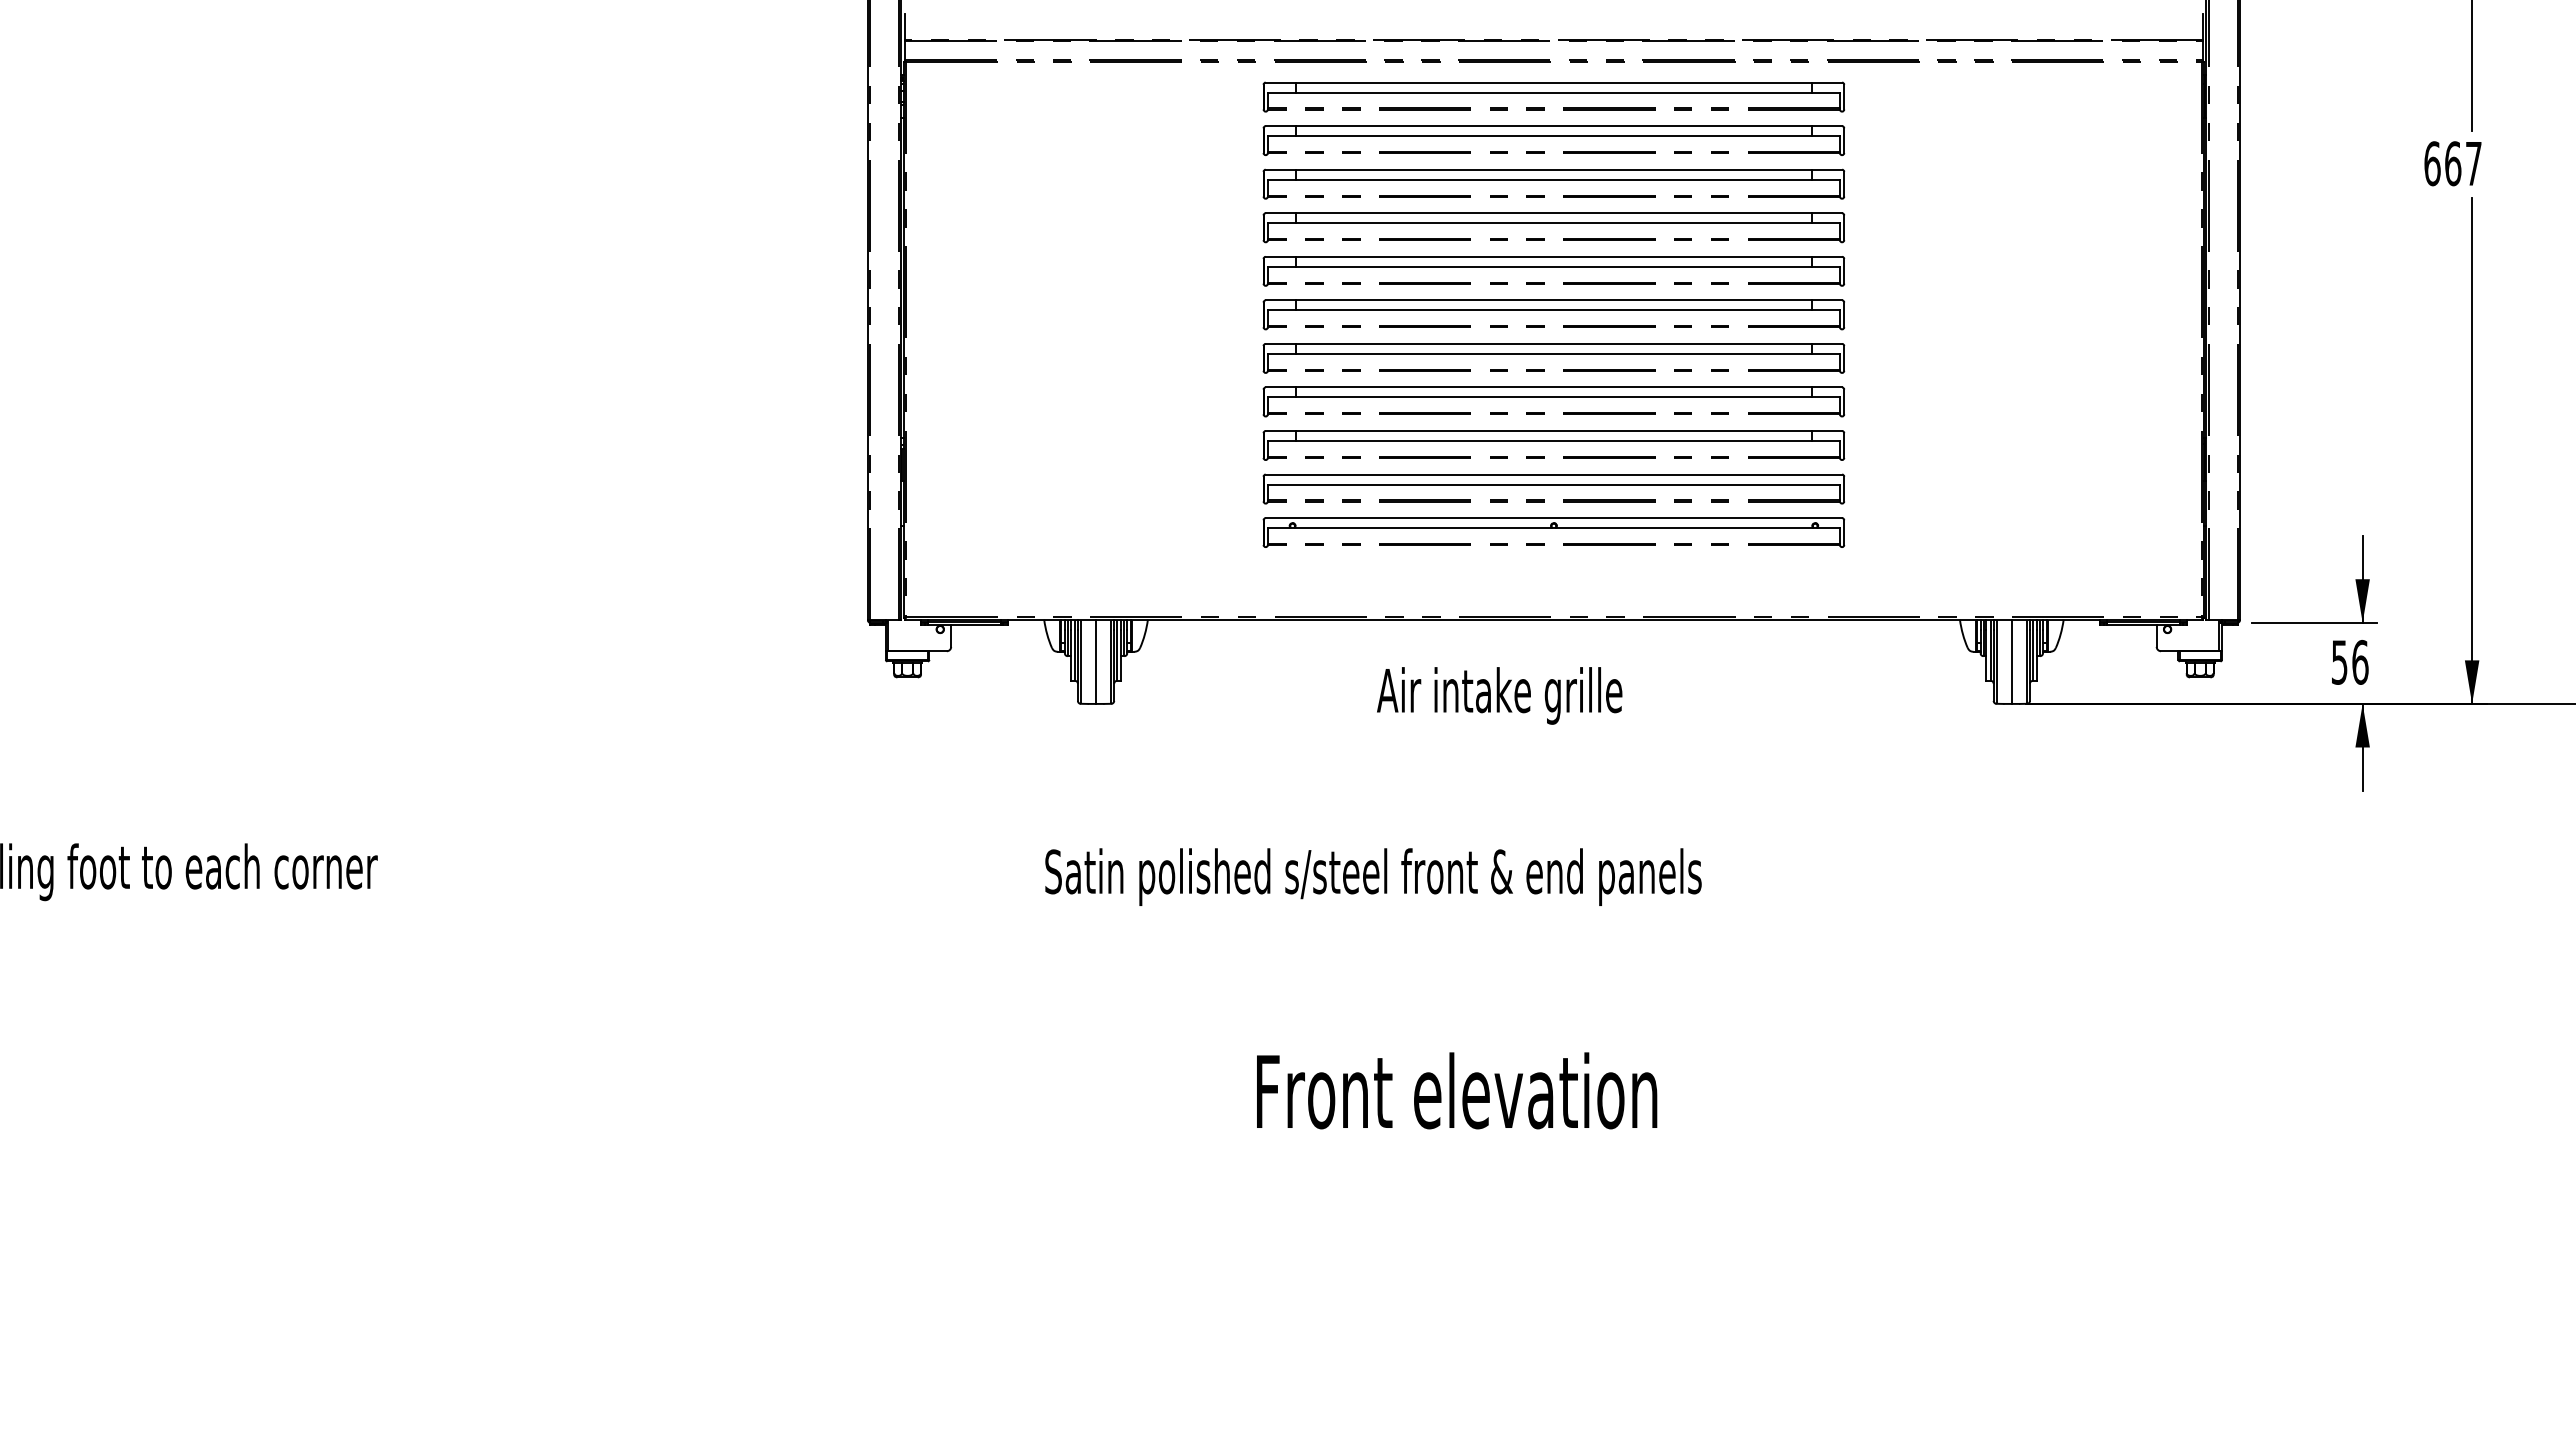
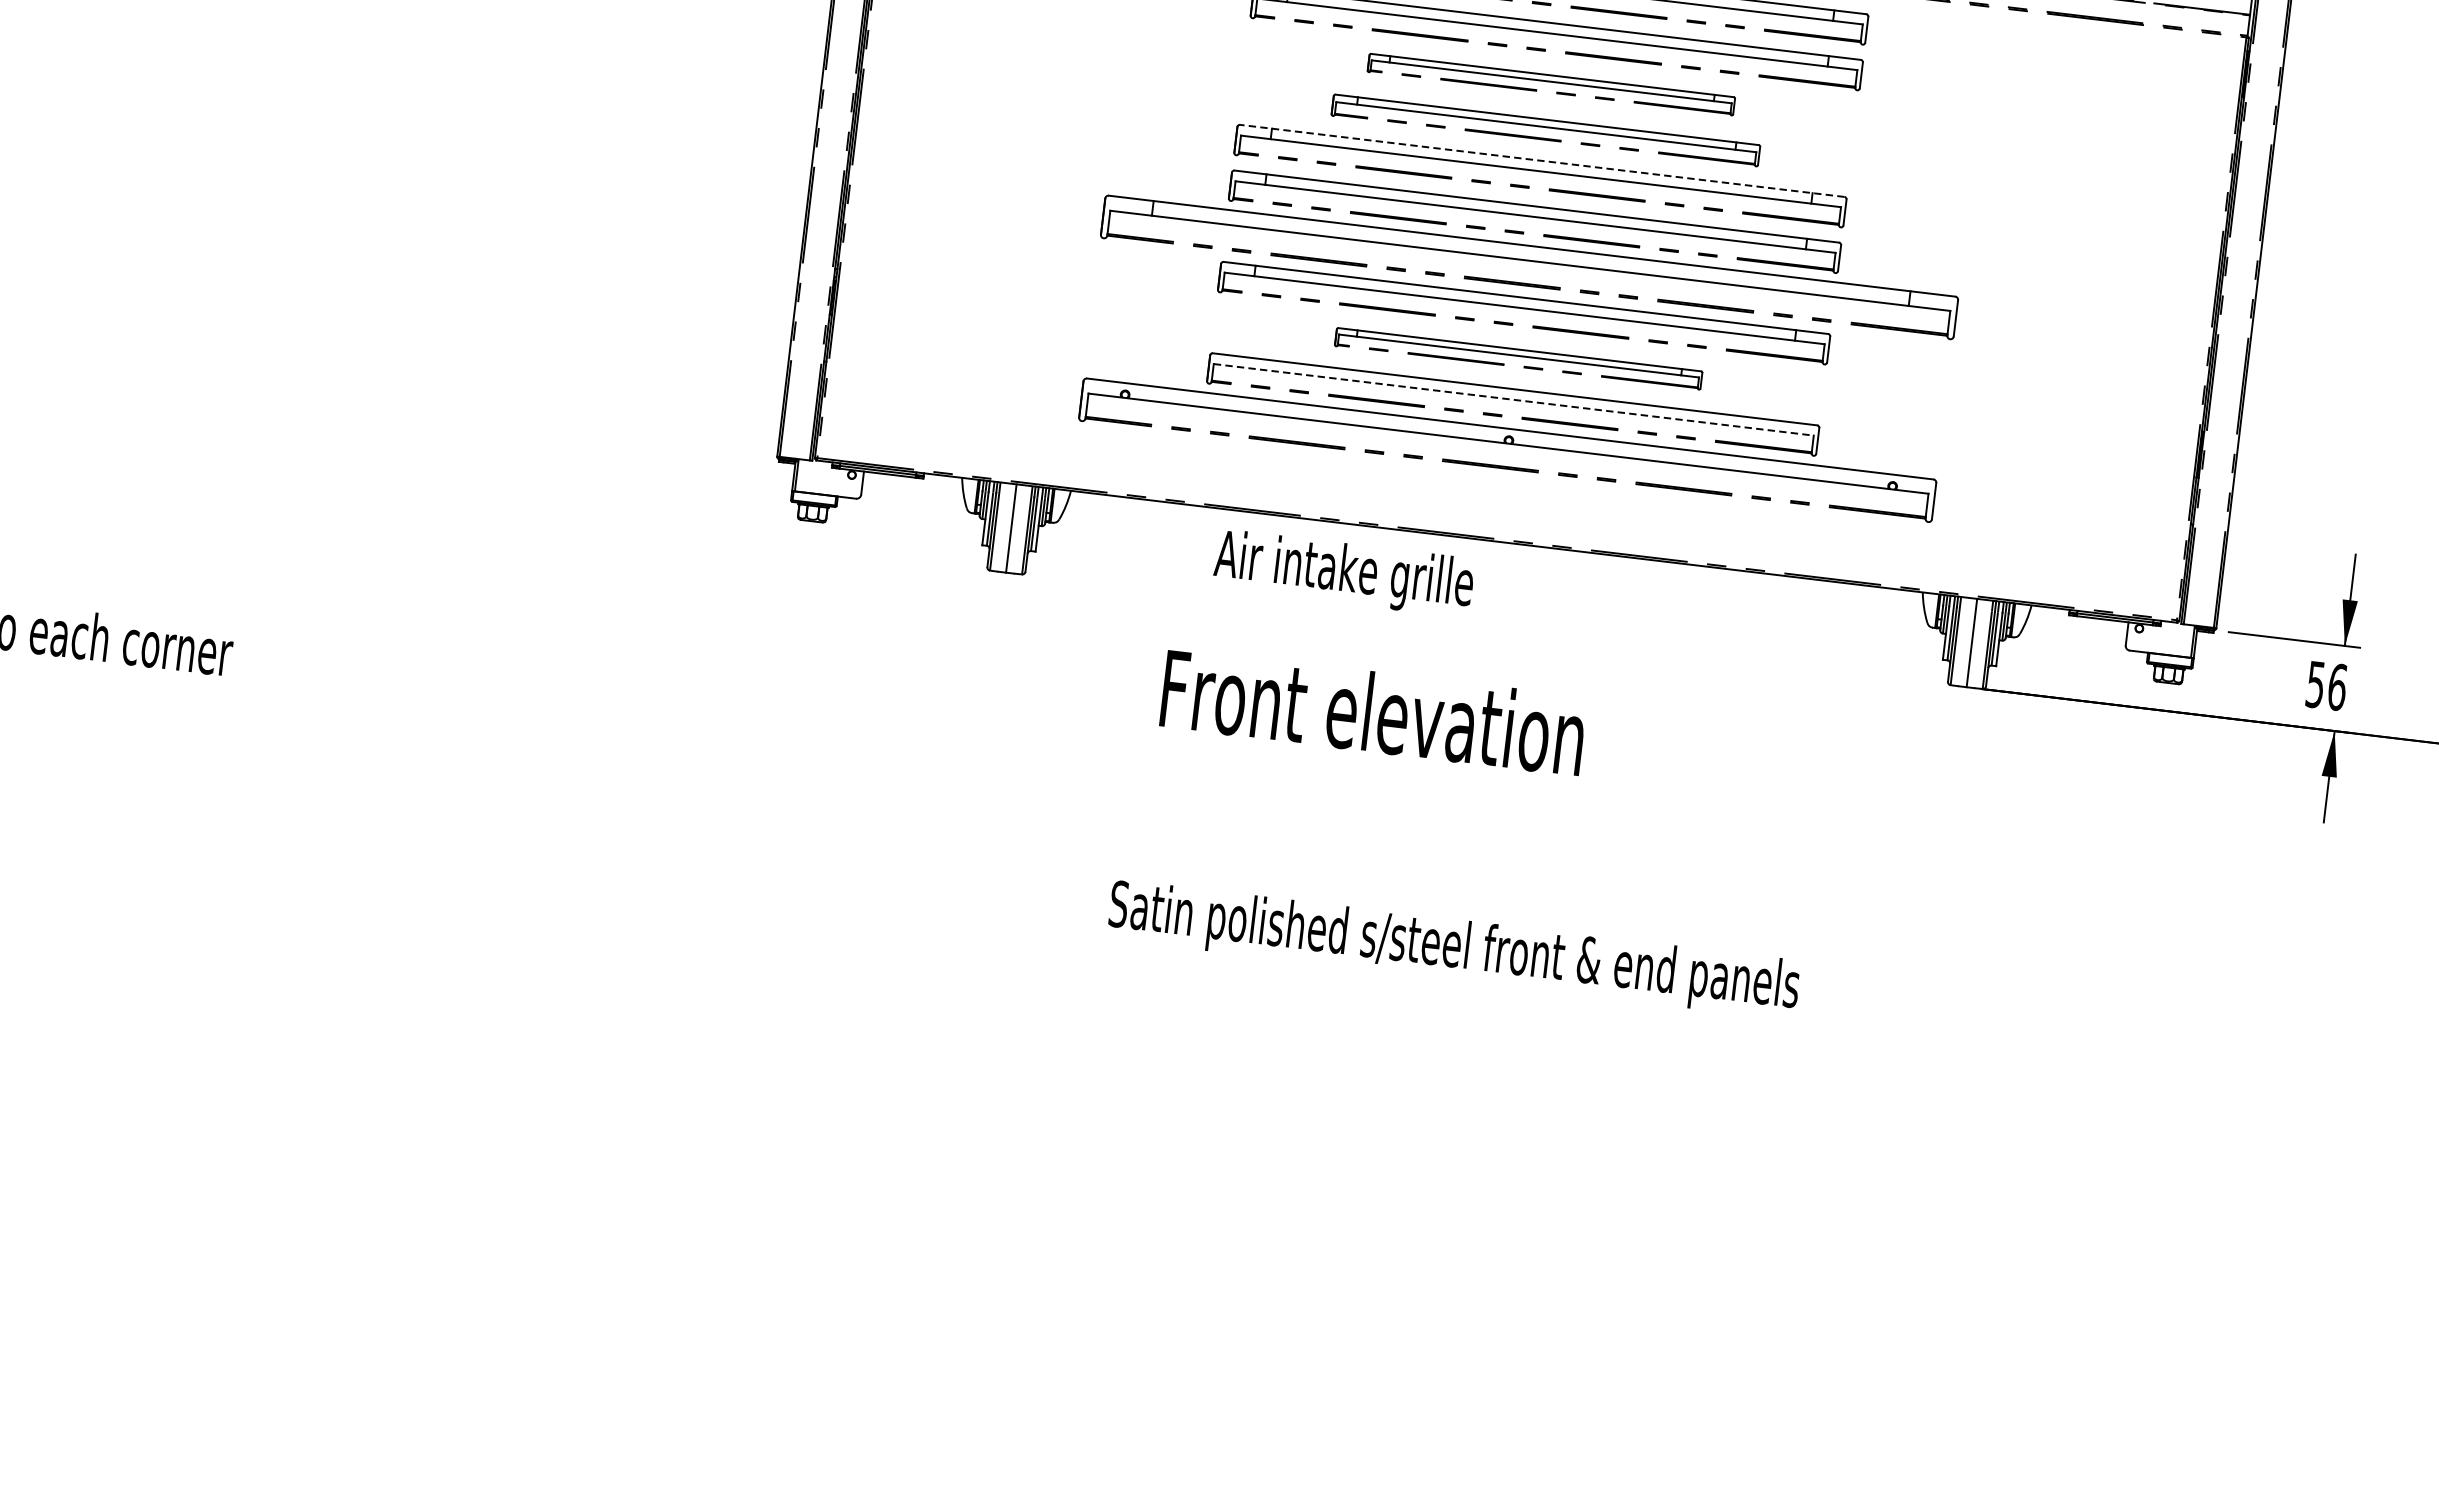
part: (1553, 183) -> (1551, 83), size x0.6
part: (1553, 227) -> (1545, 130), size x0.7
line: (1553, 256) -> (1541, 160), solid -> dashed
part: (1553, 358) -> (1529, 267), size x1.4
part: (1553, 445) -> (1518, 358), size x0.6
line: (1553, 484) -> (1513, 399), solid -> dashed
part: (1553, 532) -> (1507, 450), size x1.4
text: (1499, 695) -> (1343, 573), moved
text: (1373, 876) -> (1454, 949), moved
text: (1457, 1090) -> (1374, 711), moved

